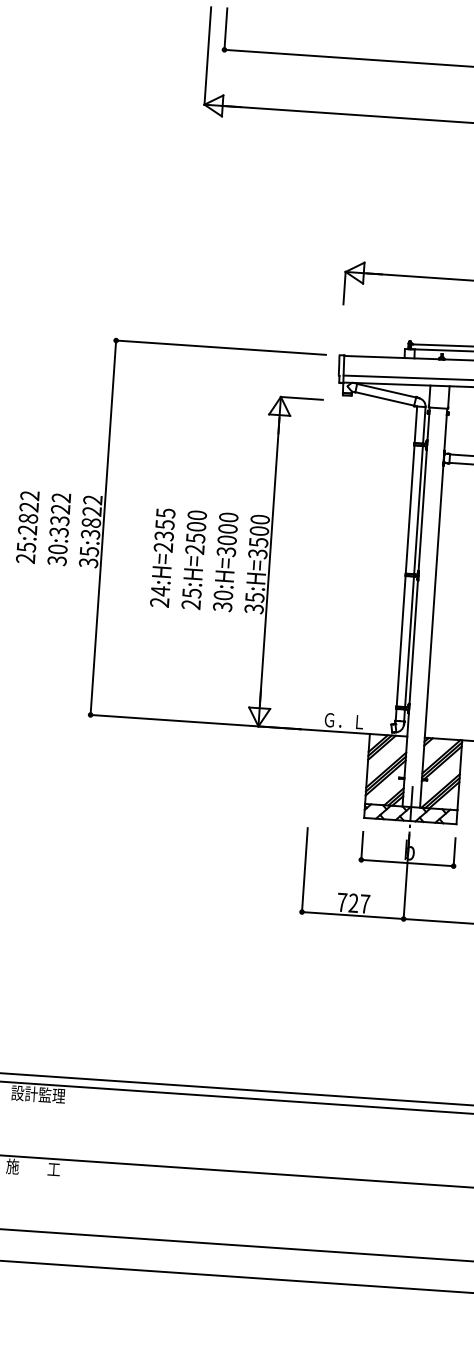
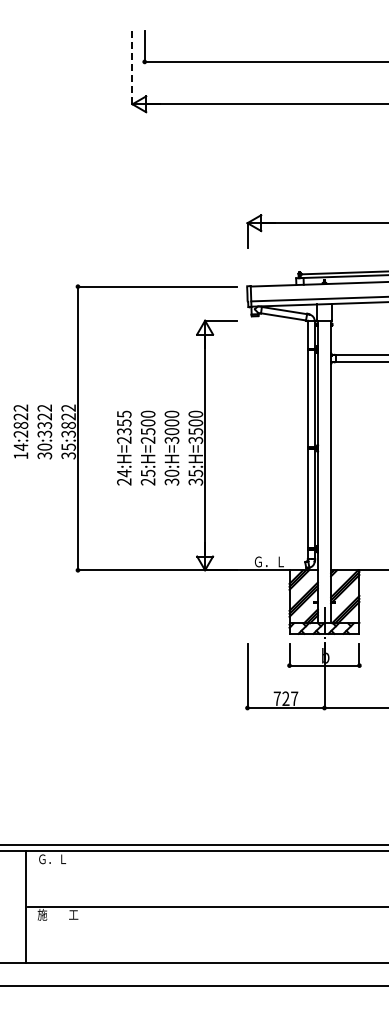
line: (207, 56) -> (132, 67), solid -> dashed
text: (25, 552) -> (20, 451), 25:2822 -> 14:2822
text: (37, 1093) -> (57, 858), 設計監理 -> Ｇ．Ｌ

